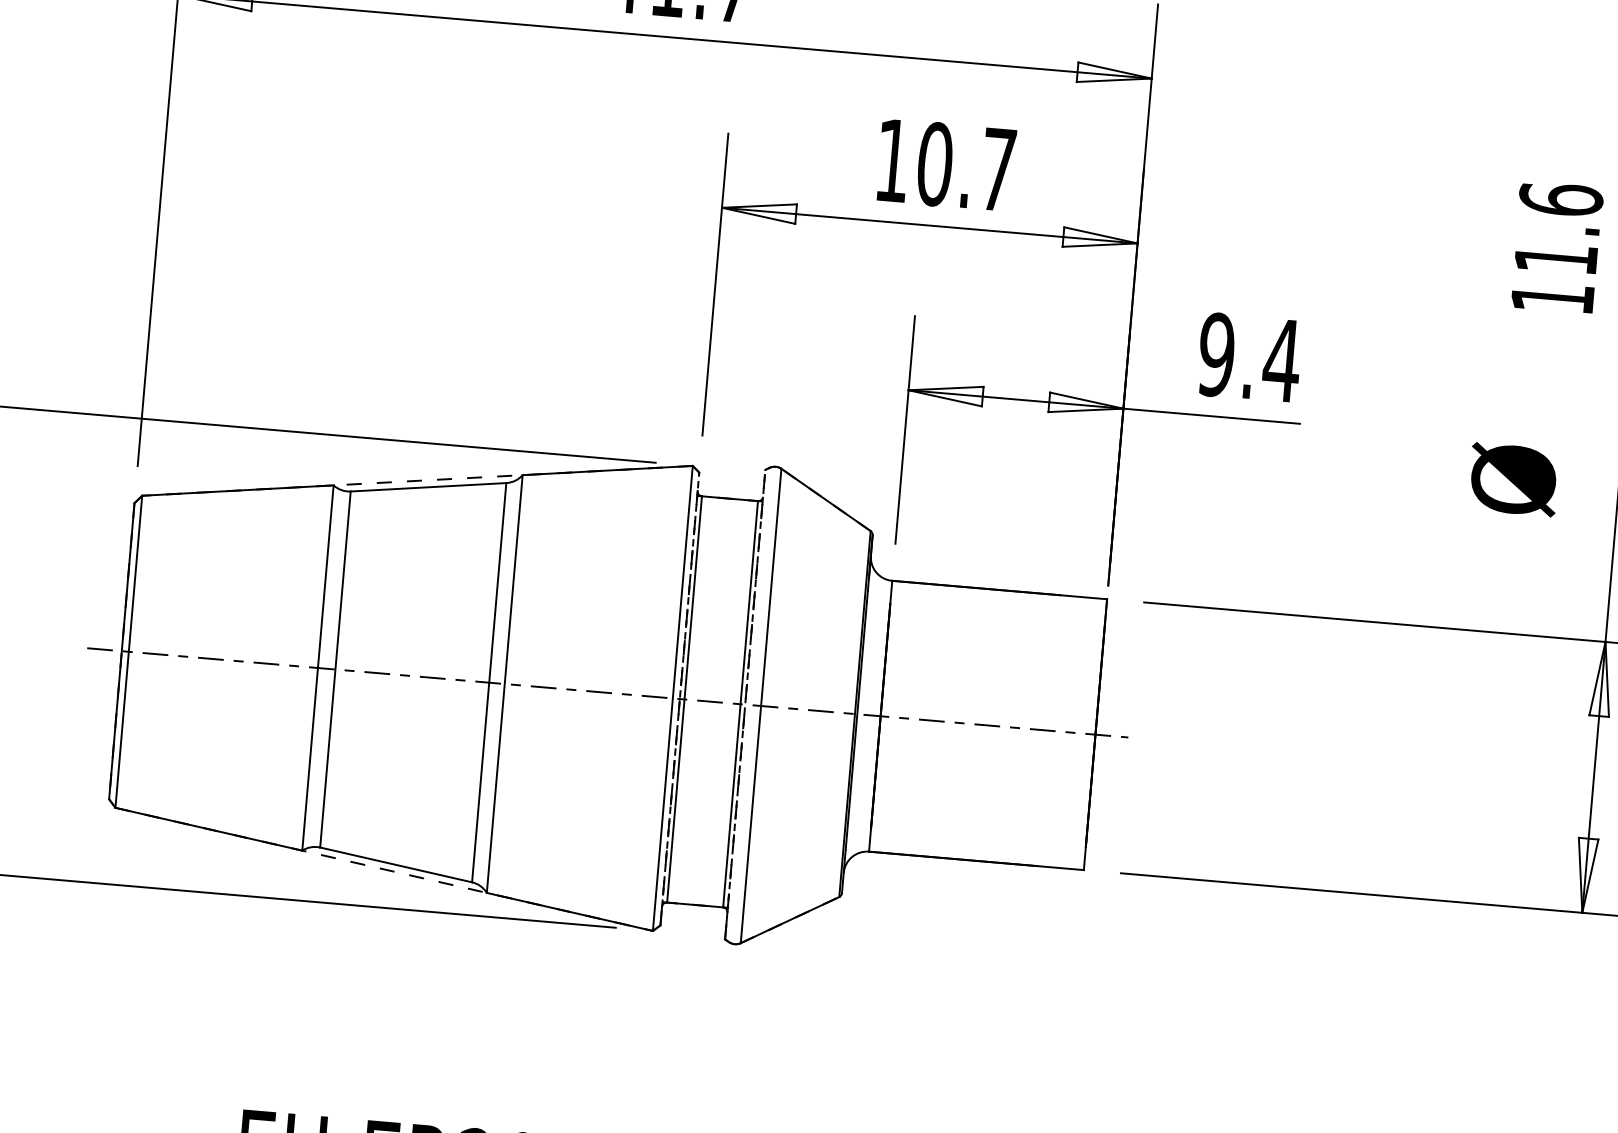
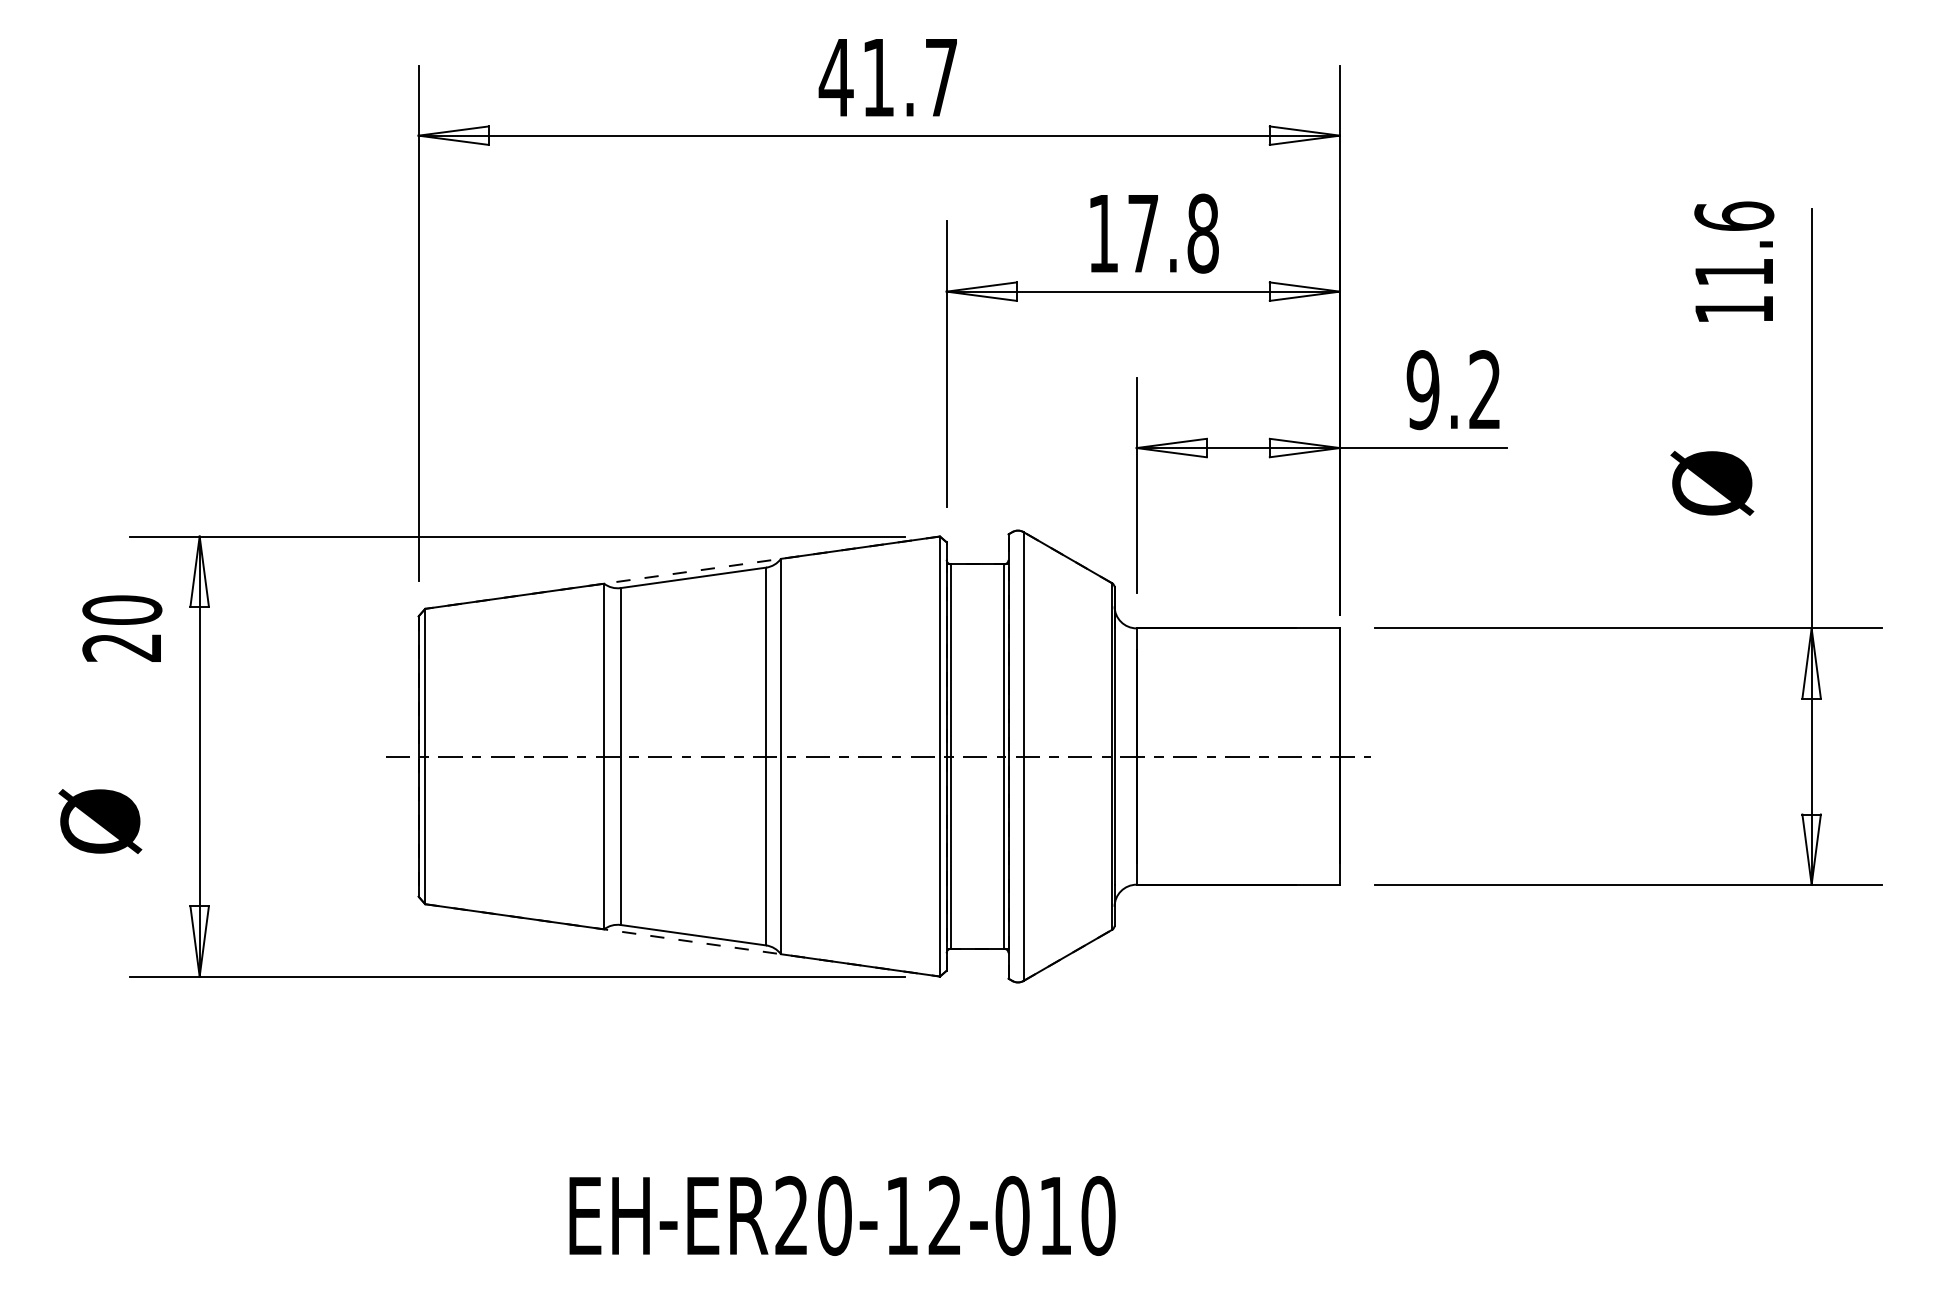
text: (965, 166) -> (1172, 233), 10.7 -> 17.8
text: (1281, 359) -> (1484, 389), 9.4 -> 9.2
line: (680, 689) -> (946, 747), dashed -> solid
line: (746, 690) -> (1008, 743), dashed -> solid

